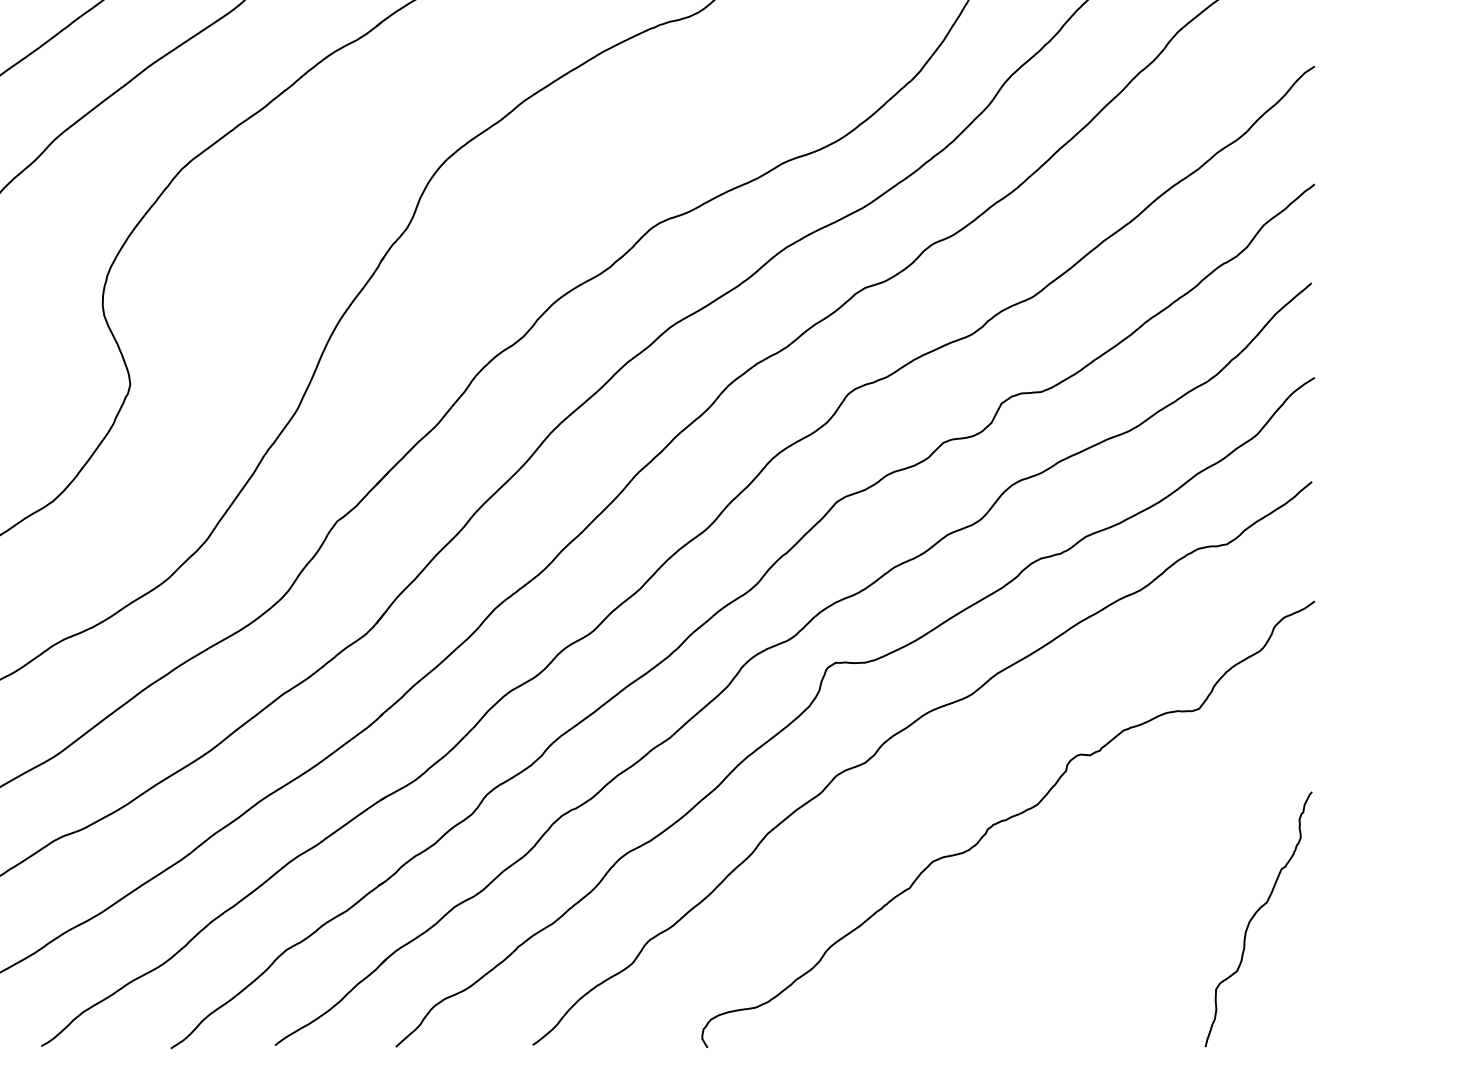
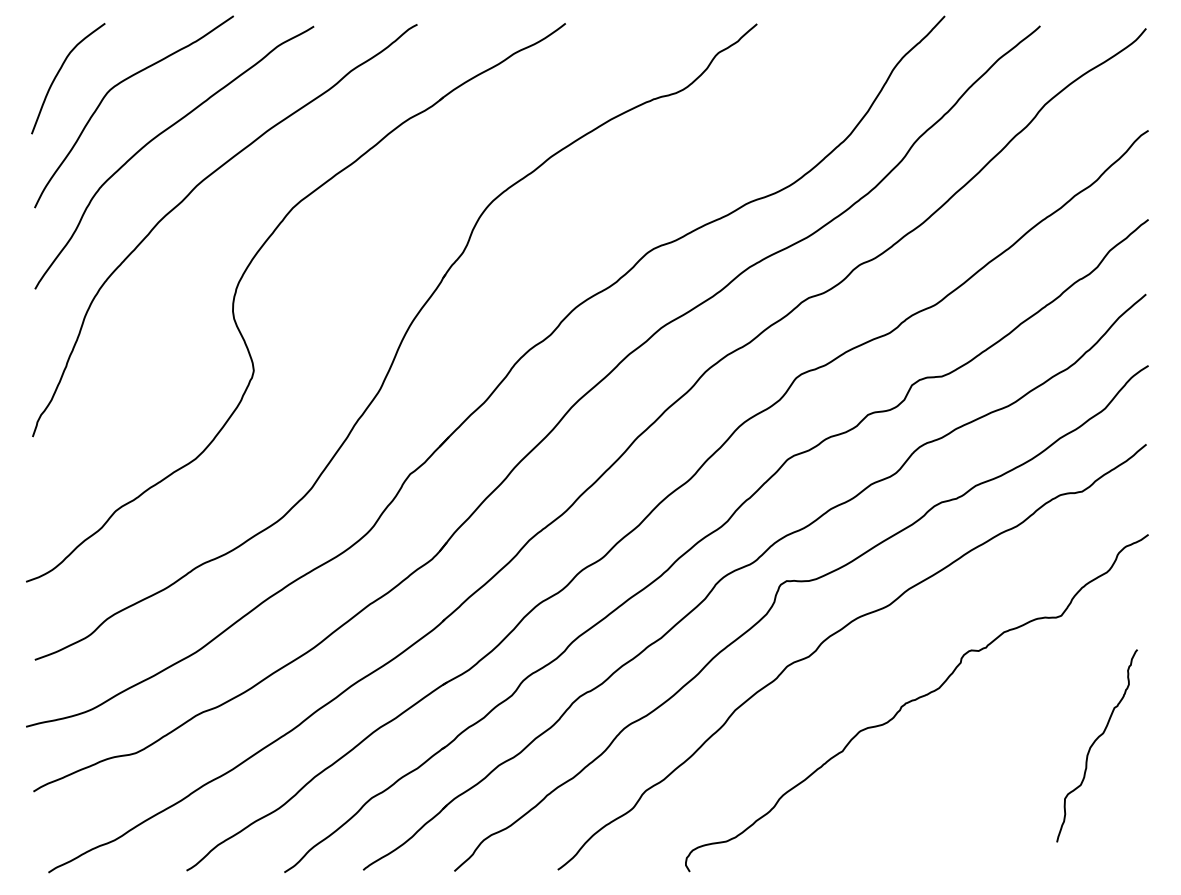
curve: (1255, 916) -> (1094, 743), moved

